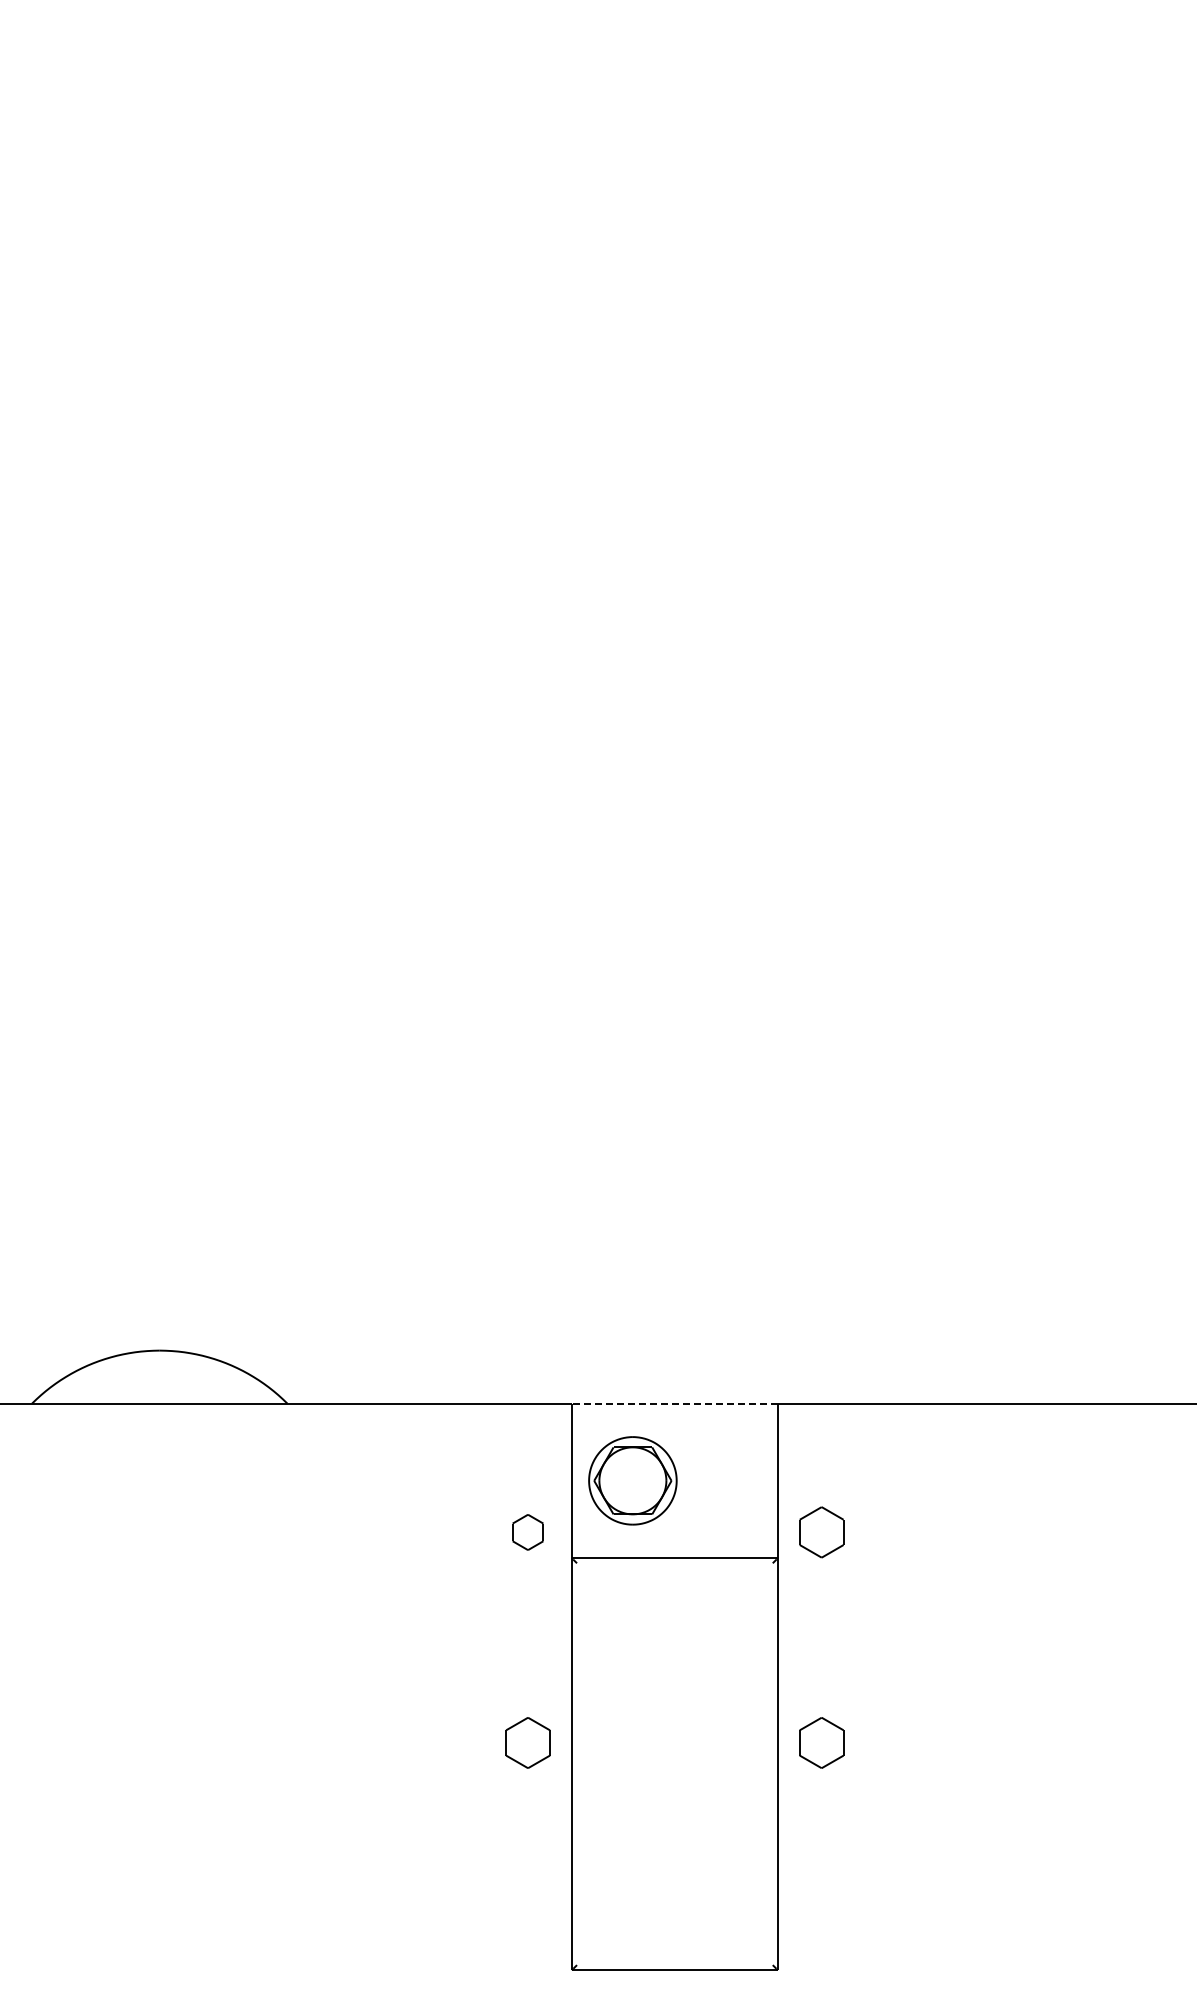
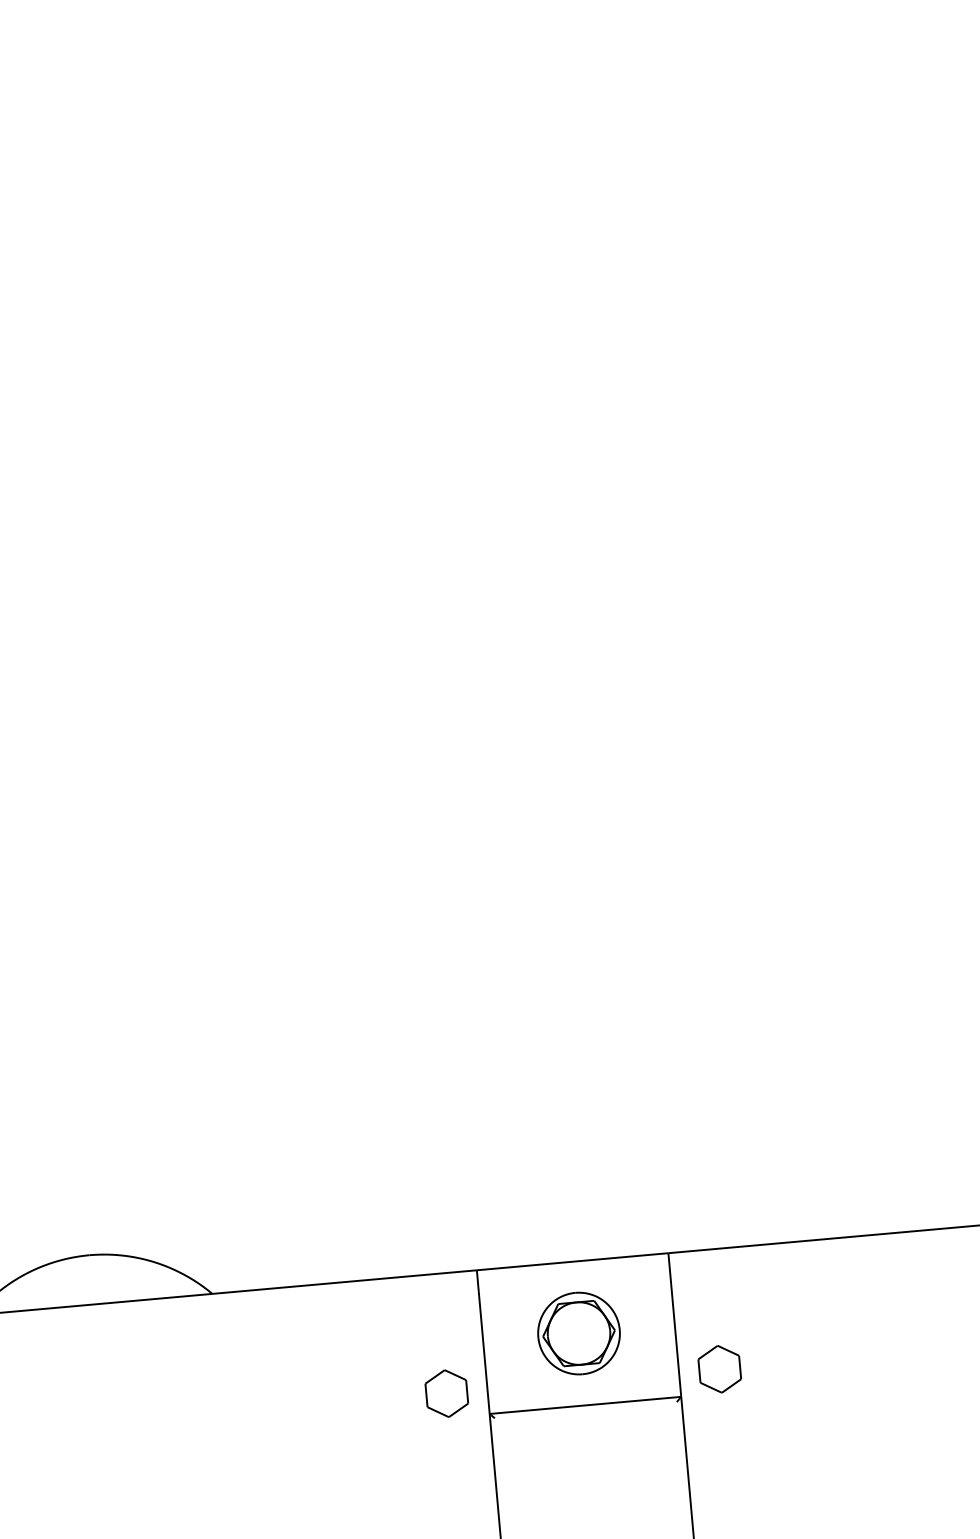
line: (674, 1403) -> (572, 1261), dashed -> solid
part: (632, 1480) -> (578, 1333), moved
part: (527, 1532) -> (446, 1393), size x1.43

